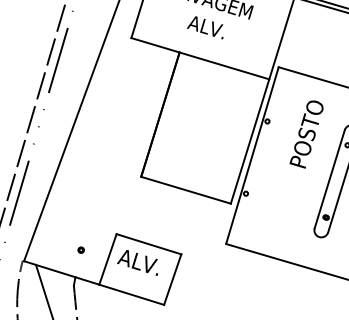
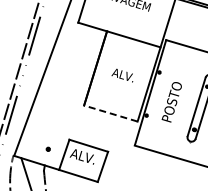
text: (205, 27) -> (122, 75), moved
text: (306, 134) -> (171, 102), moved
line: (185, 190) -> (110, 113), solid -> dashed

